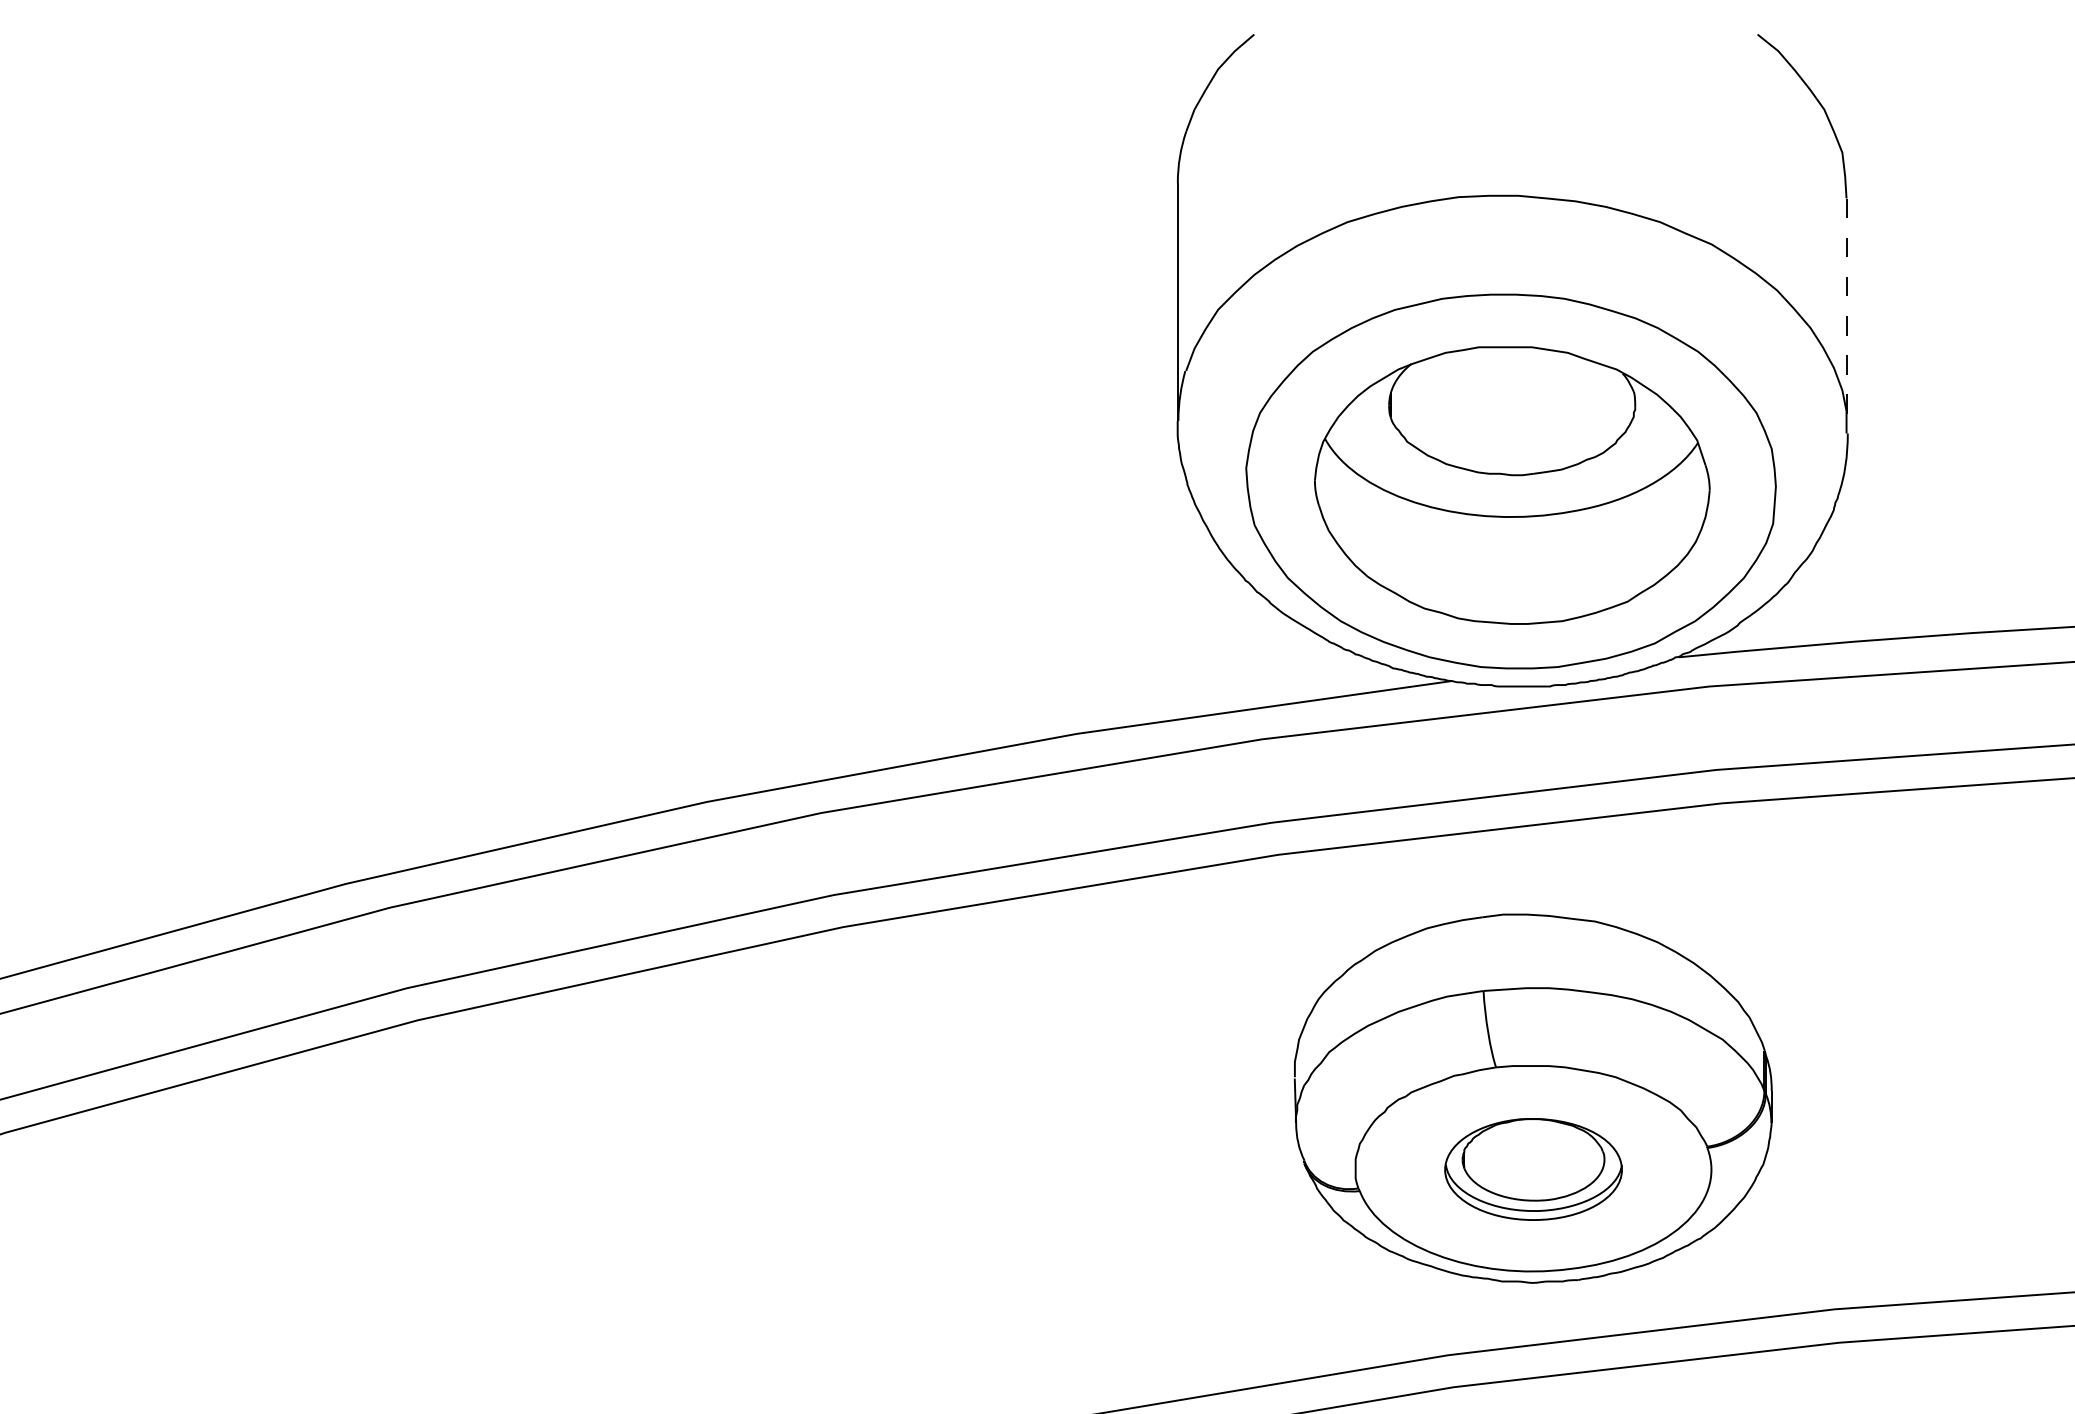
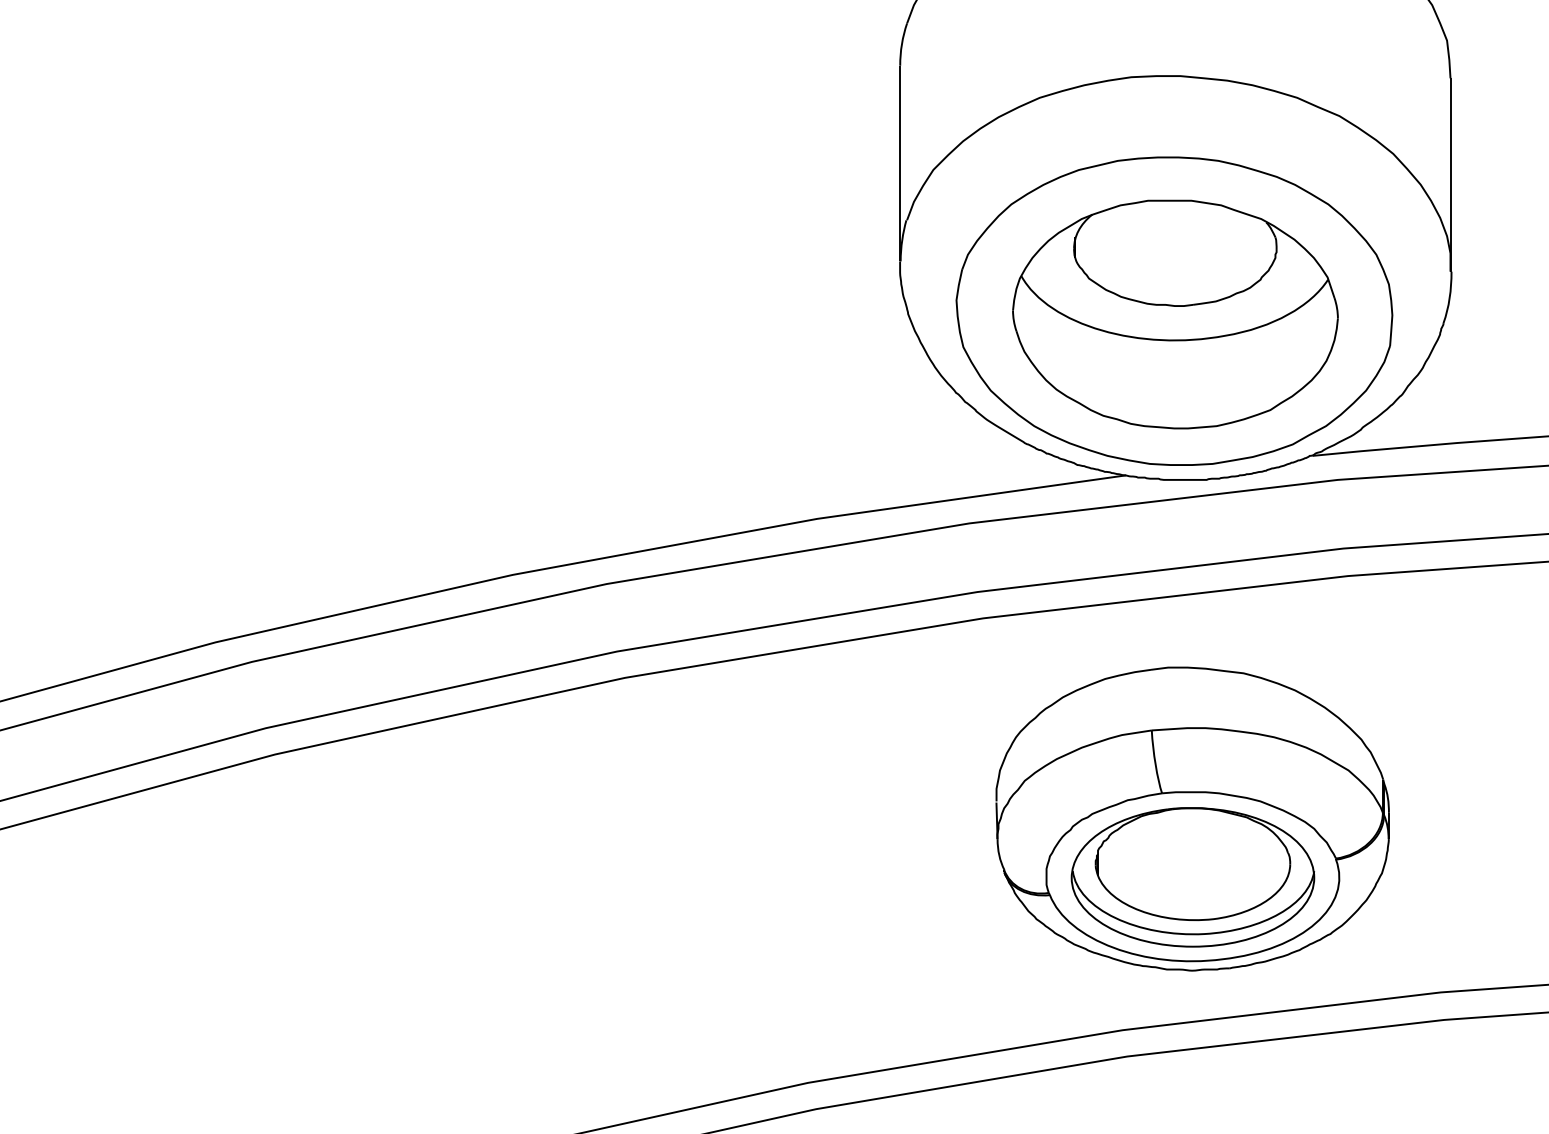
line: (1846, 316) -> (1450, 175), dashed -> solid
part: (1533, 1169) -> (1192, 877), size x1.67

